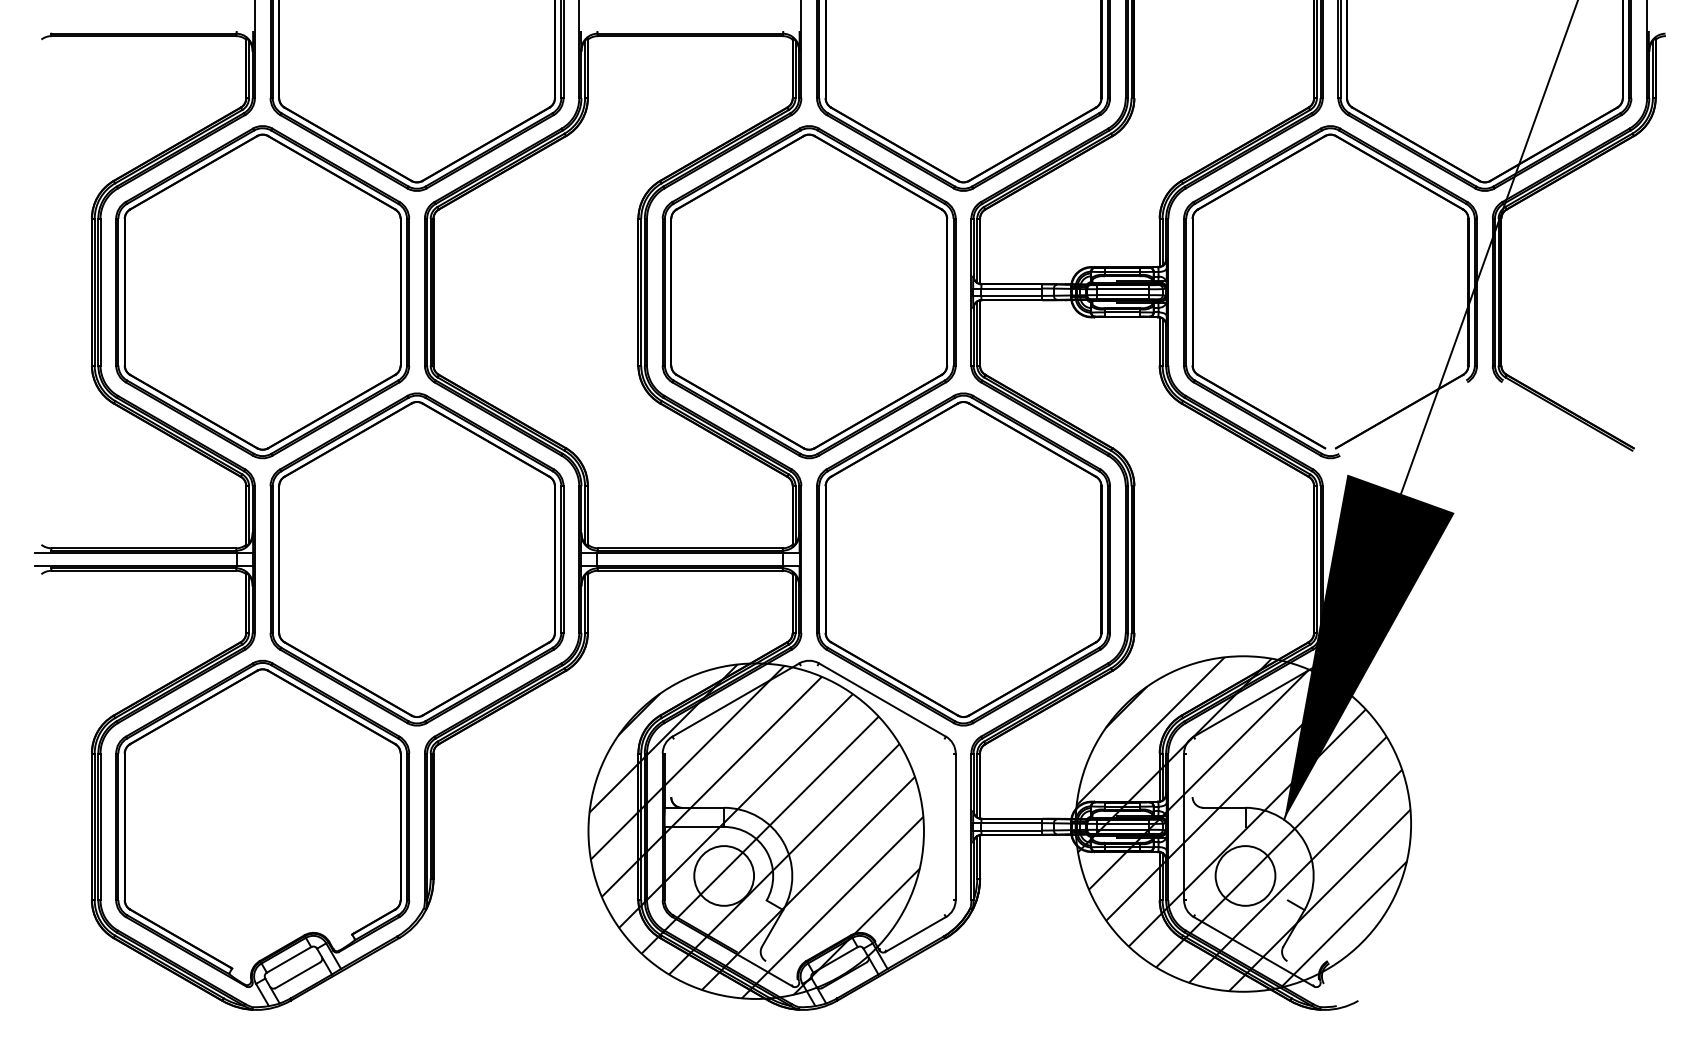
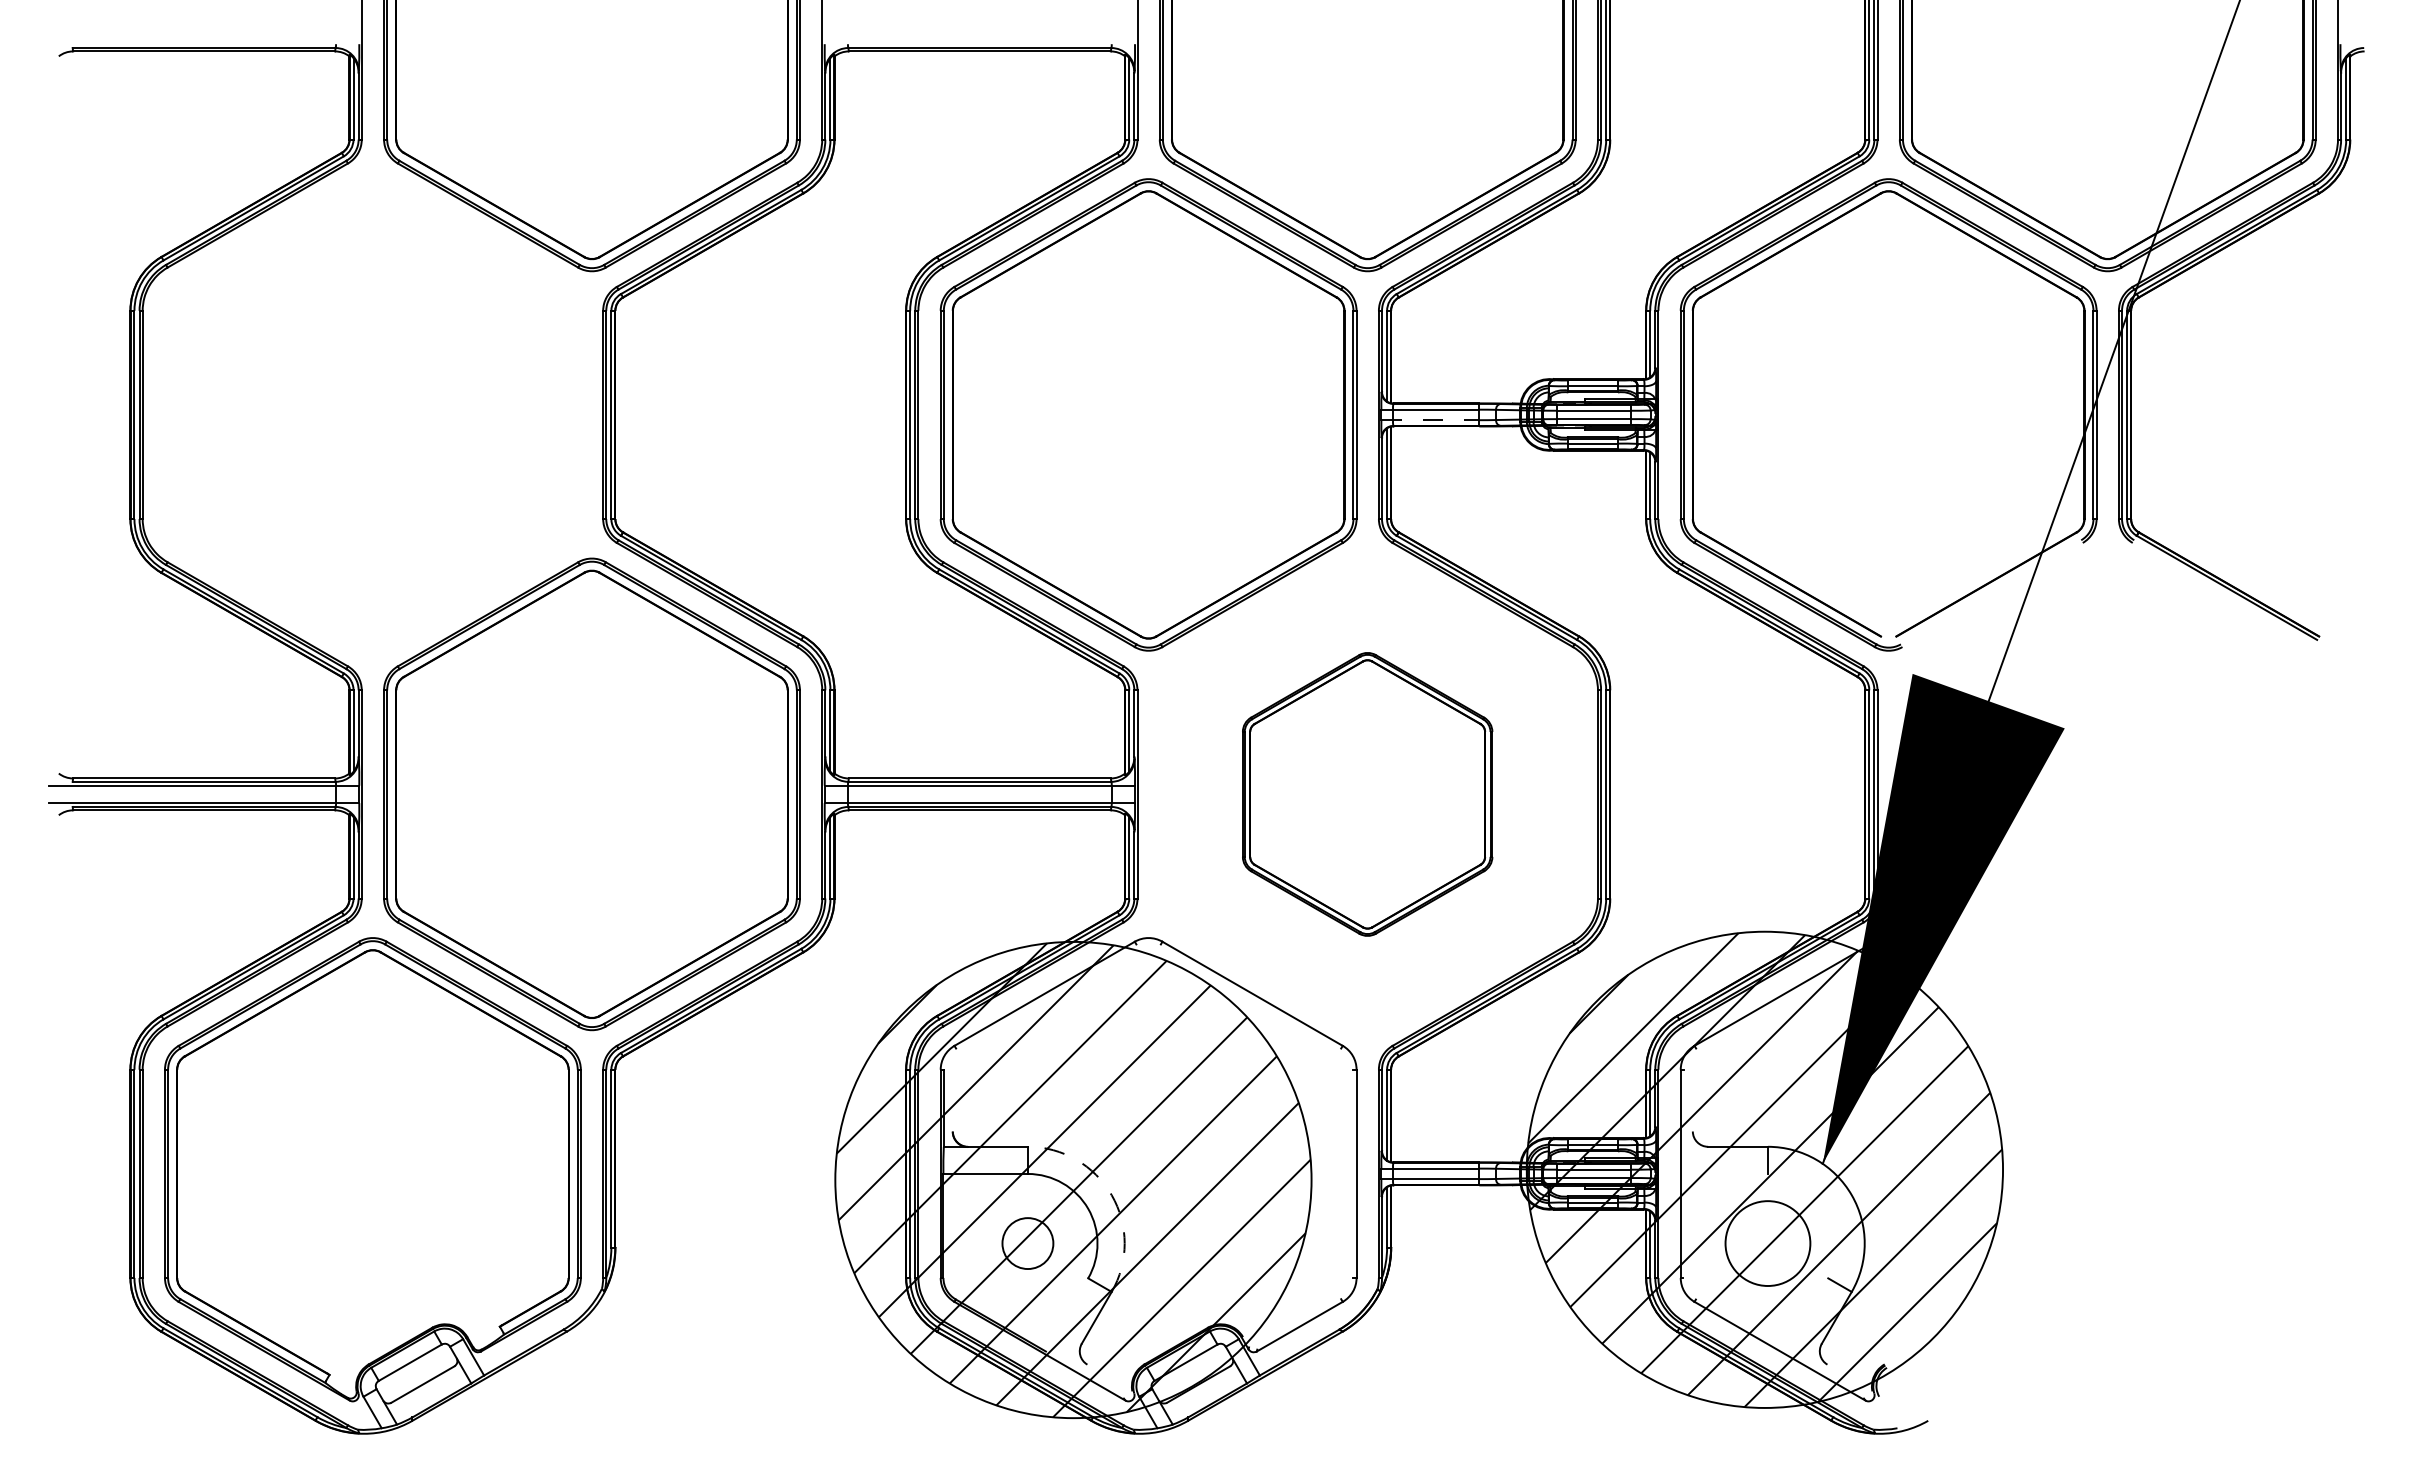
part: (262, 291) -> (372, 414), removed
line: (1007, 296) -> (1430, 420), solid -> dashed
part: (963, 559) -> (1367, 794), size x0.6
arc: (783, 842) -> (1111, 1195), solid -> dashed
circle: (723, 875) -> (1027, 1243), size x0.6

